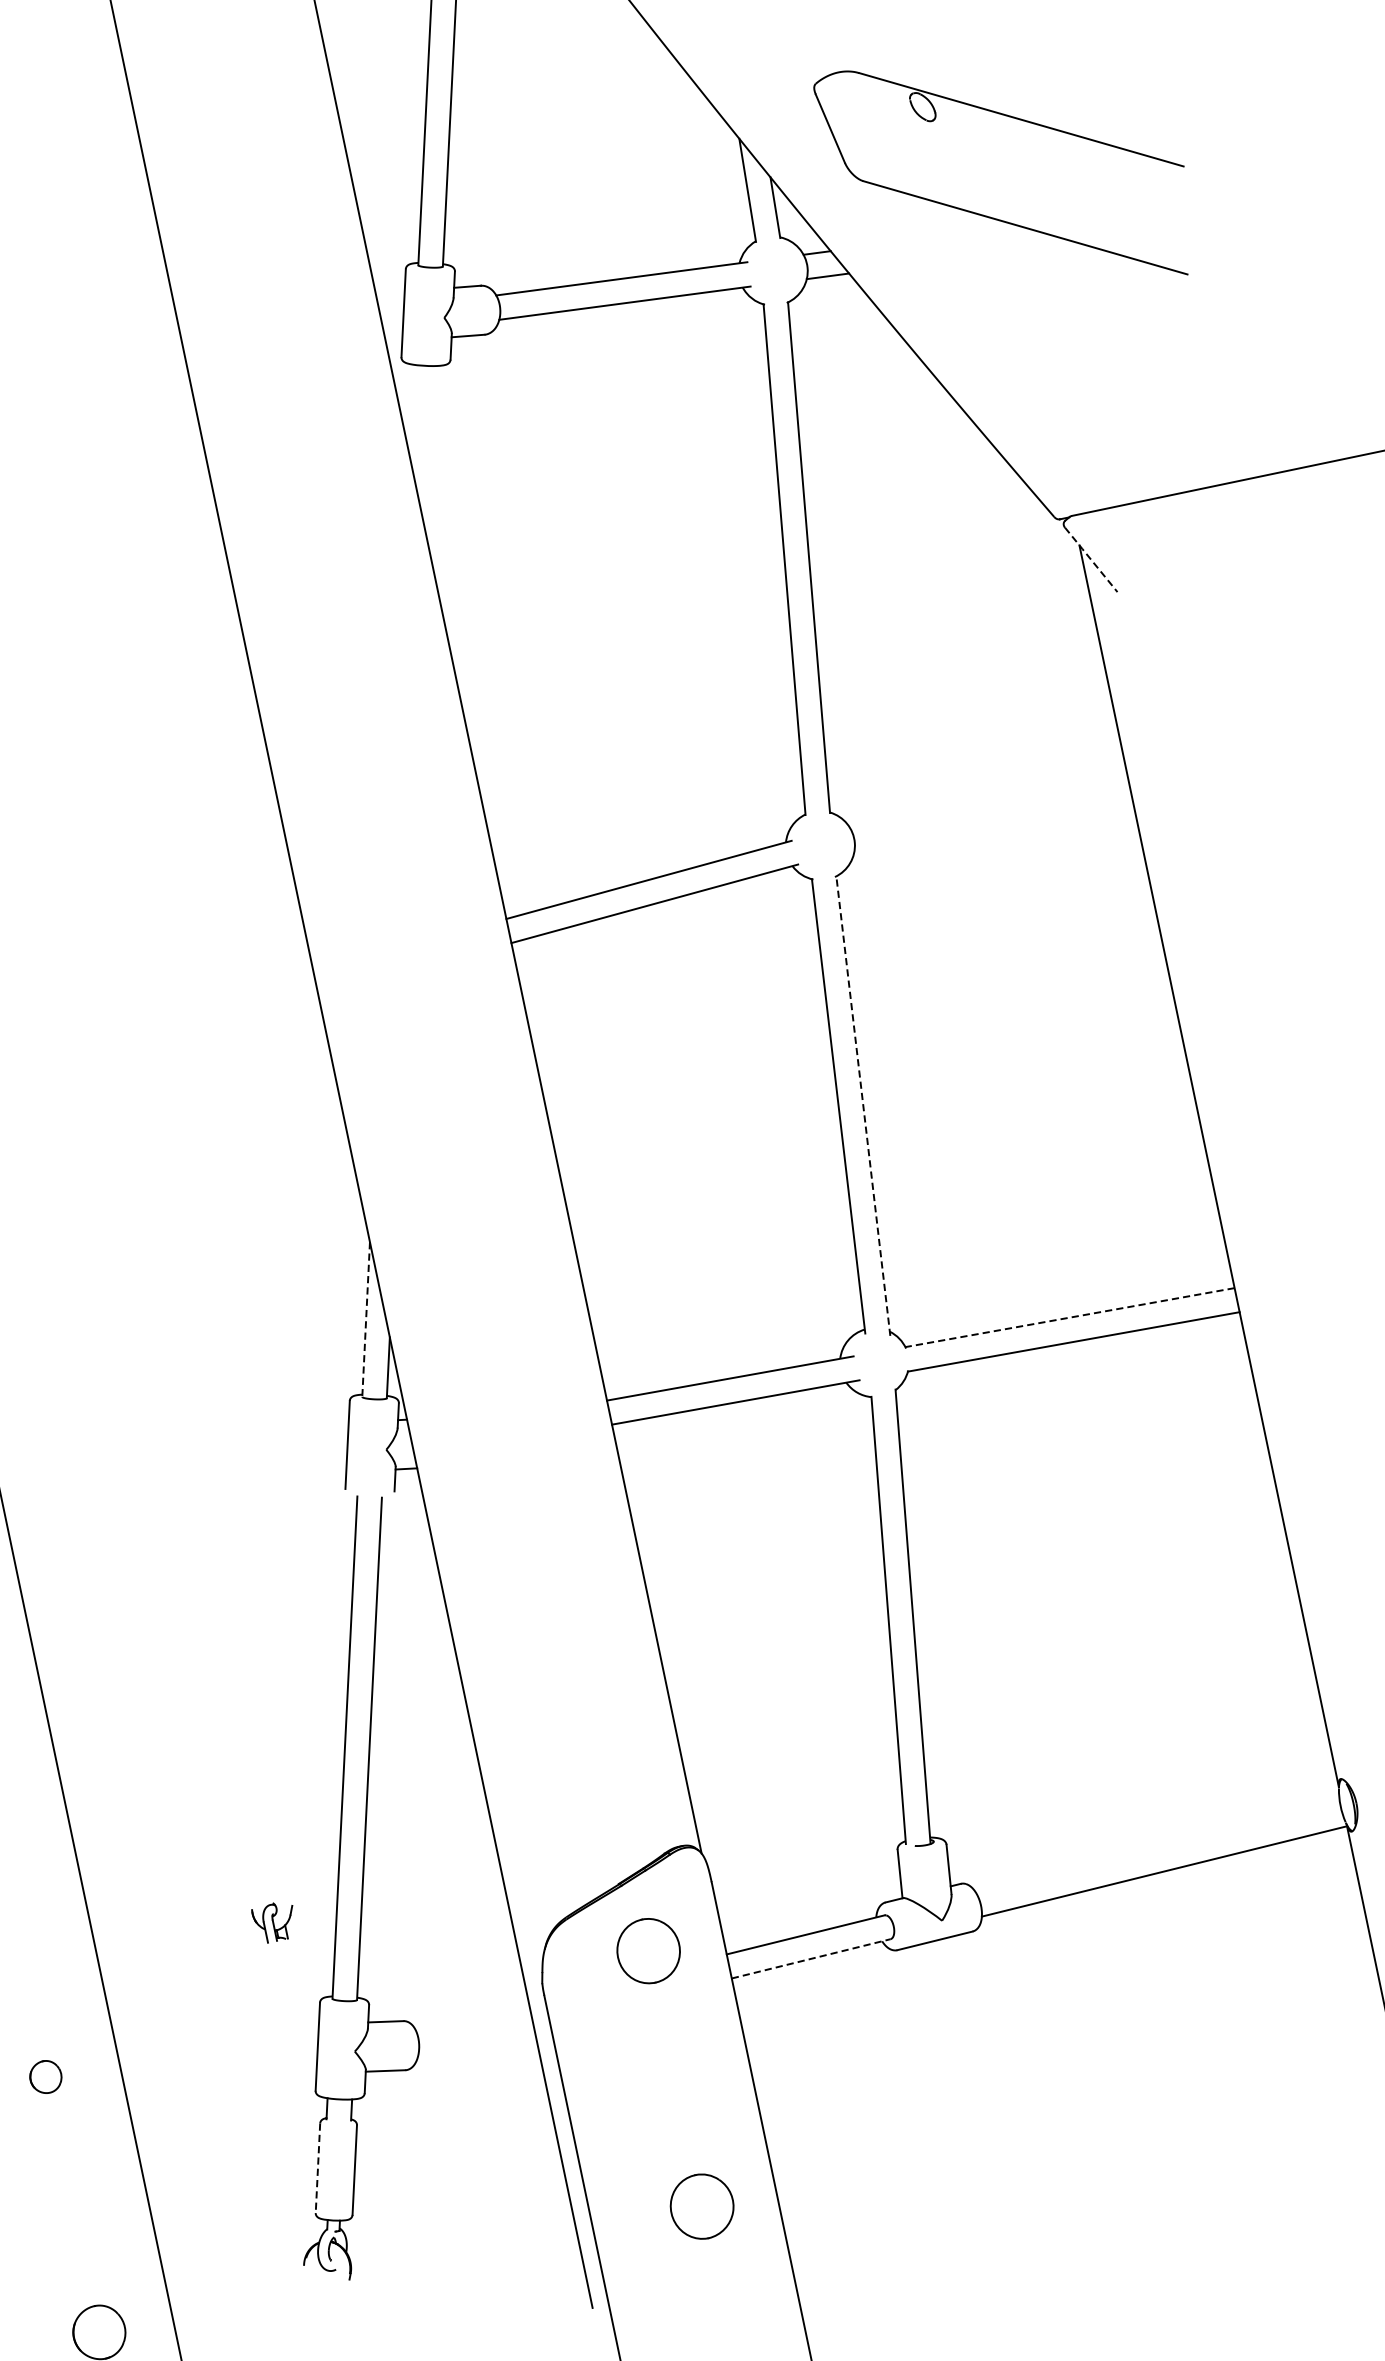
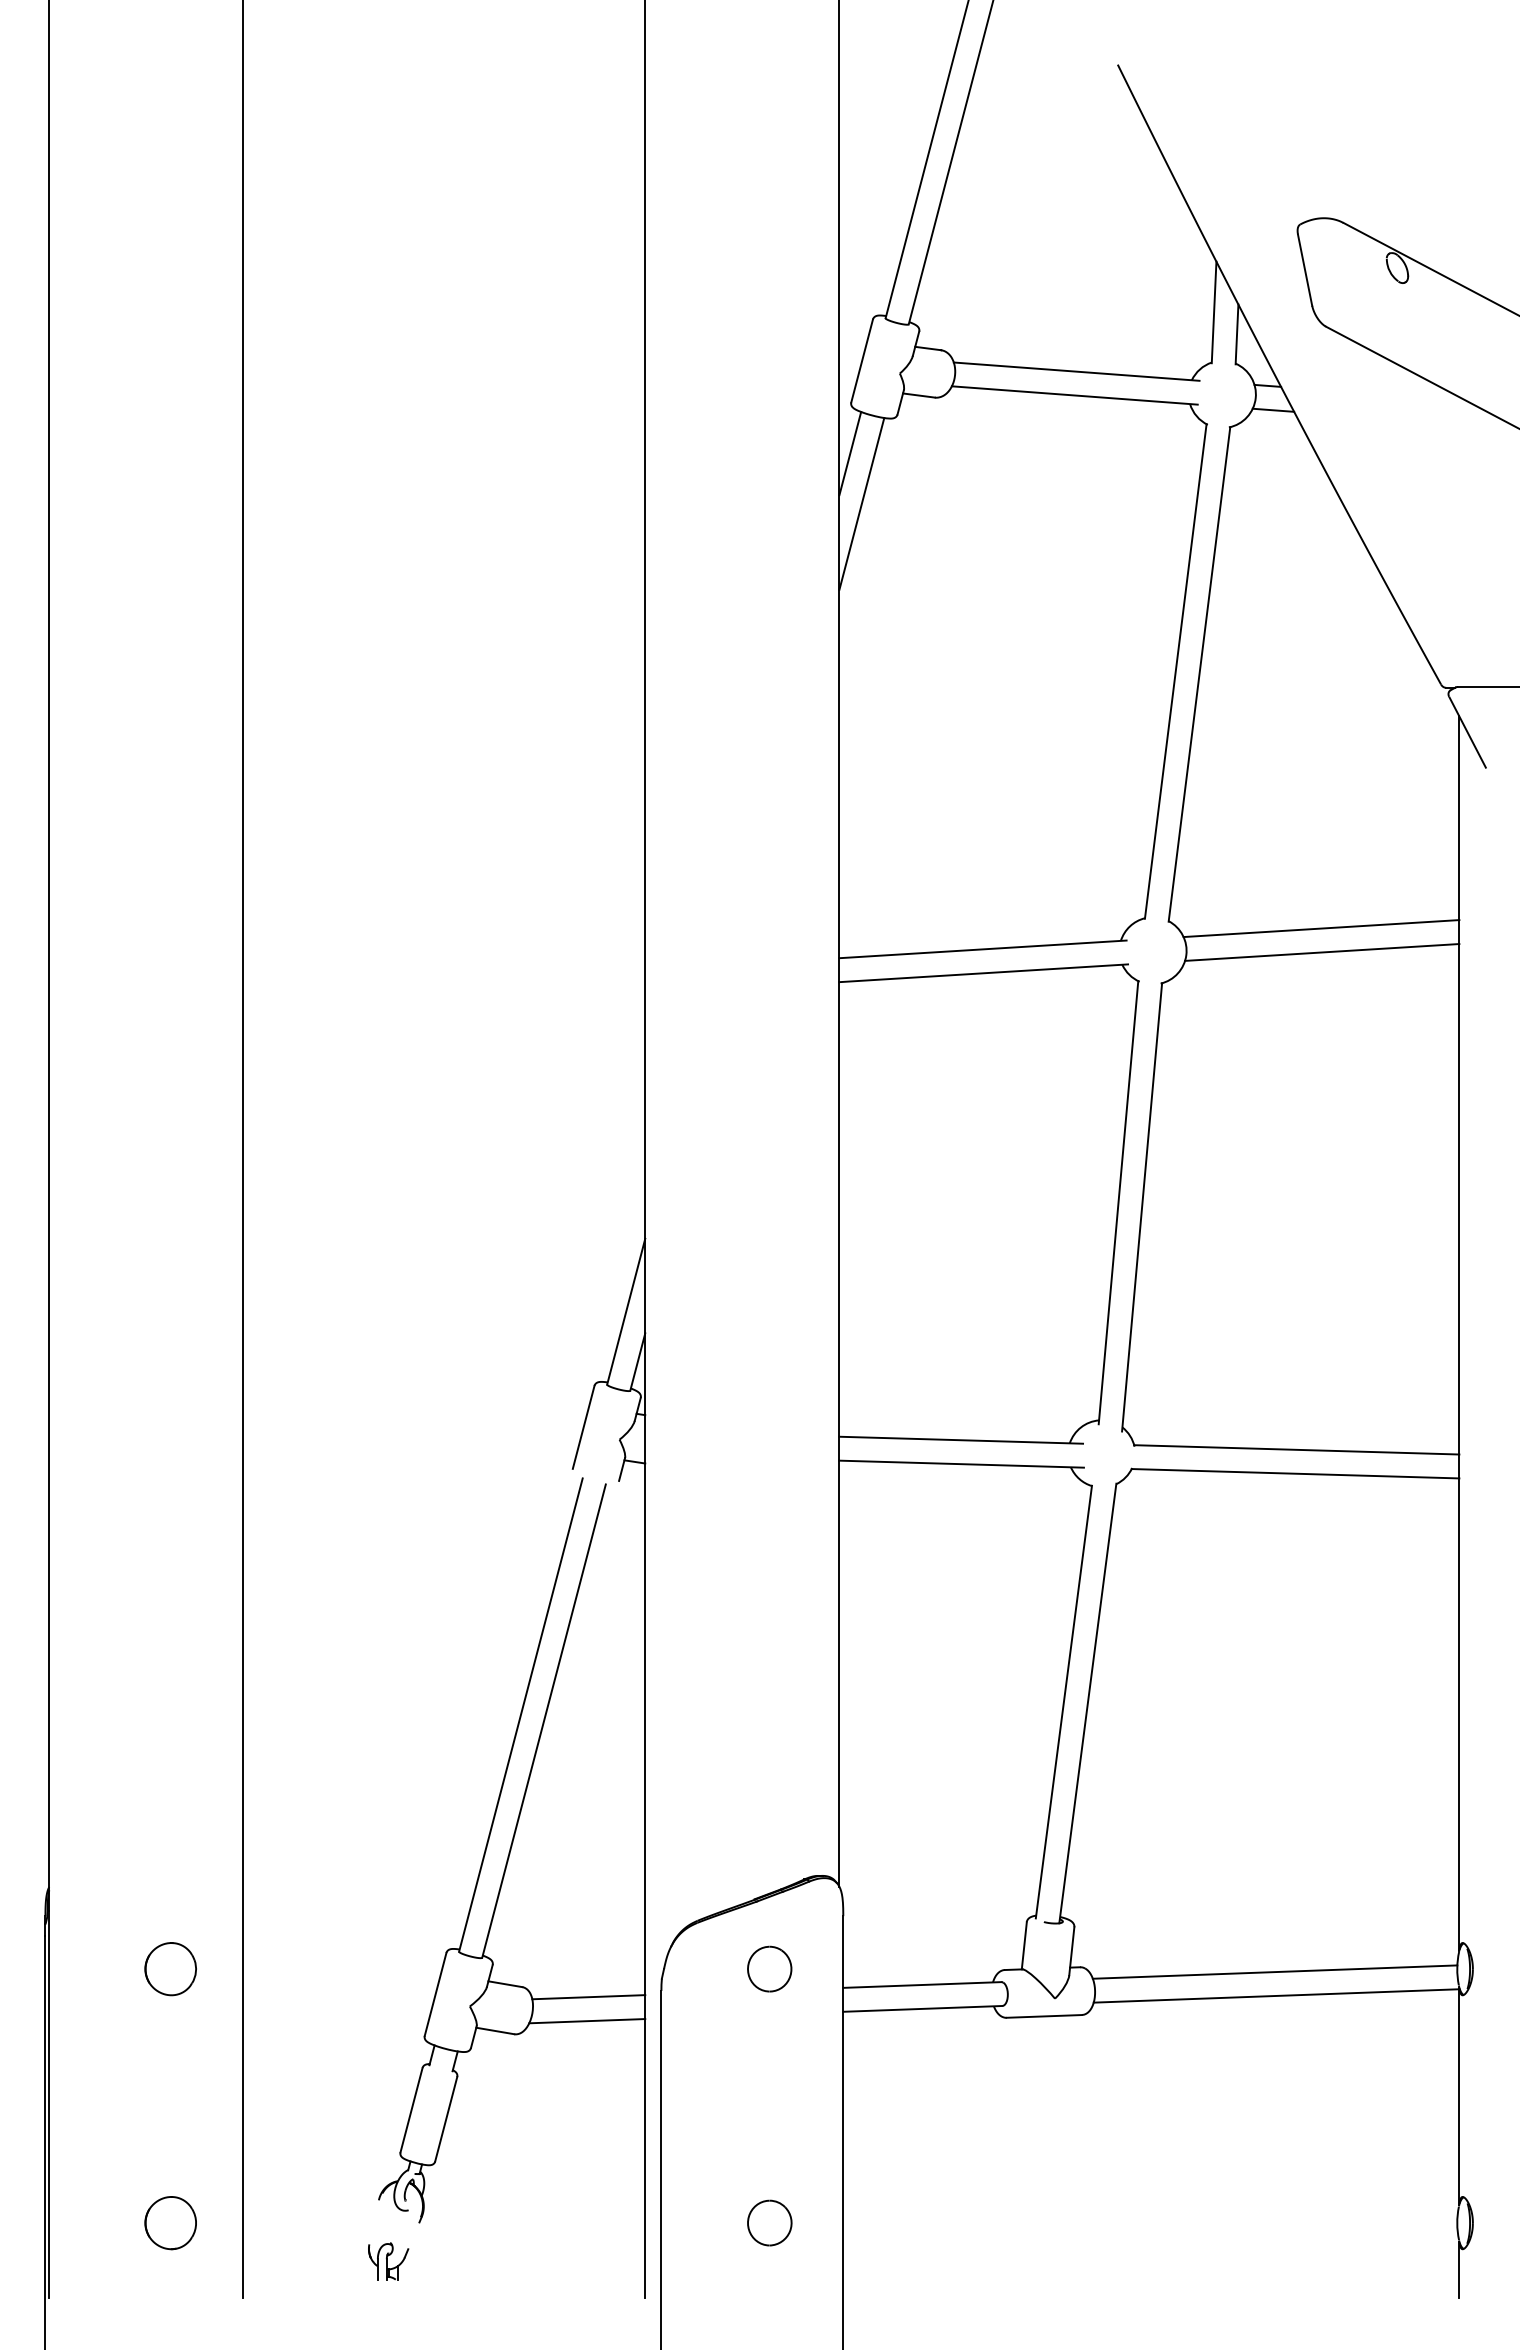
line: (411, 408) -> (850, 453), added
line: (432, 456) -> (861, 503), added
line: (1091, 559) -> (1467, 732), dashed -> solid
line: (985, 787) -> (1321, 928), added
line: (991, 811) -> (1322, 952), added
line: (863, 1105) -> (1142, 1206), dashed -> solid
line: (1069, 1317) -> (1296, 1449), dashed -> solid
line: (366, 1320) -> (626, 1312), dashed -> solid
line: (1157, 1847) -> (1274, 1971), added
part: (274, 1922) -> (388, 2261), moved
part: (648, 1950) -> (769, 1968), size x0.71
line: (810, 1958) -> (922, 2008), dashed -> solid
line: (472, 2017) -> (588, 1997), added
line: (476, 2042) -> (587, 2021), added
part: (45, 2077) -> (170, 1969), size x1.67
line: (317, 2168) -> (411, 2110), dashed -> solid
part: (701, 2206) -> (769, 2222), size x0.71

